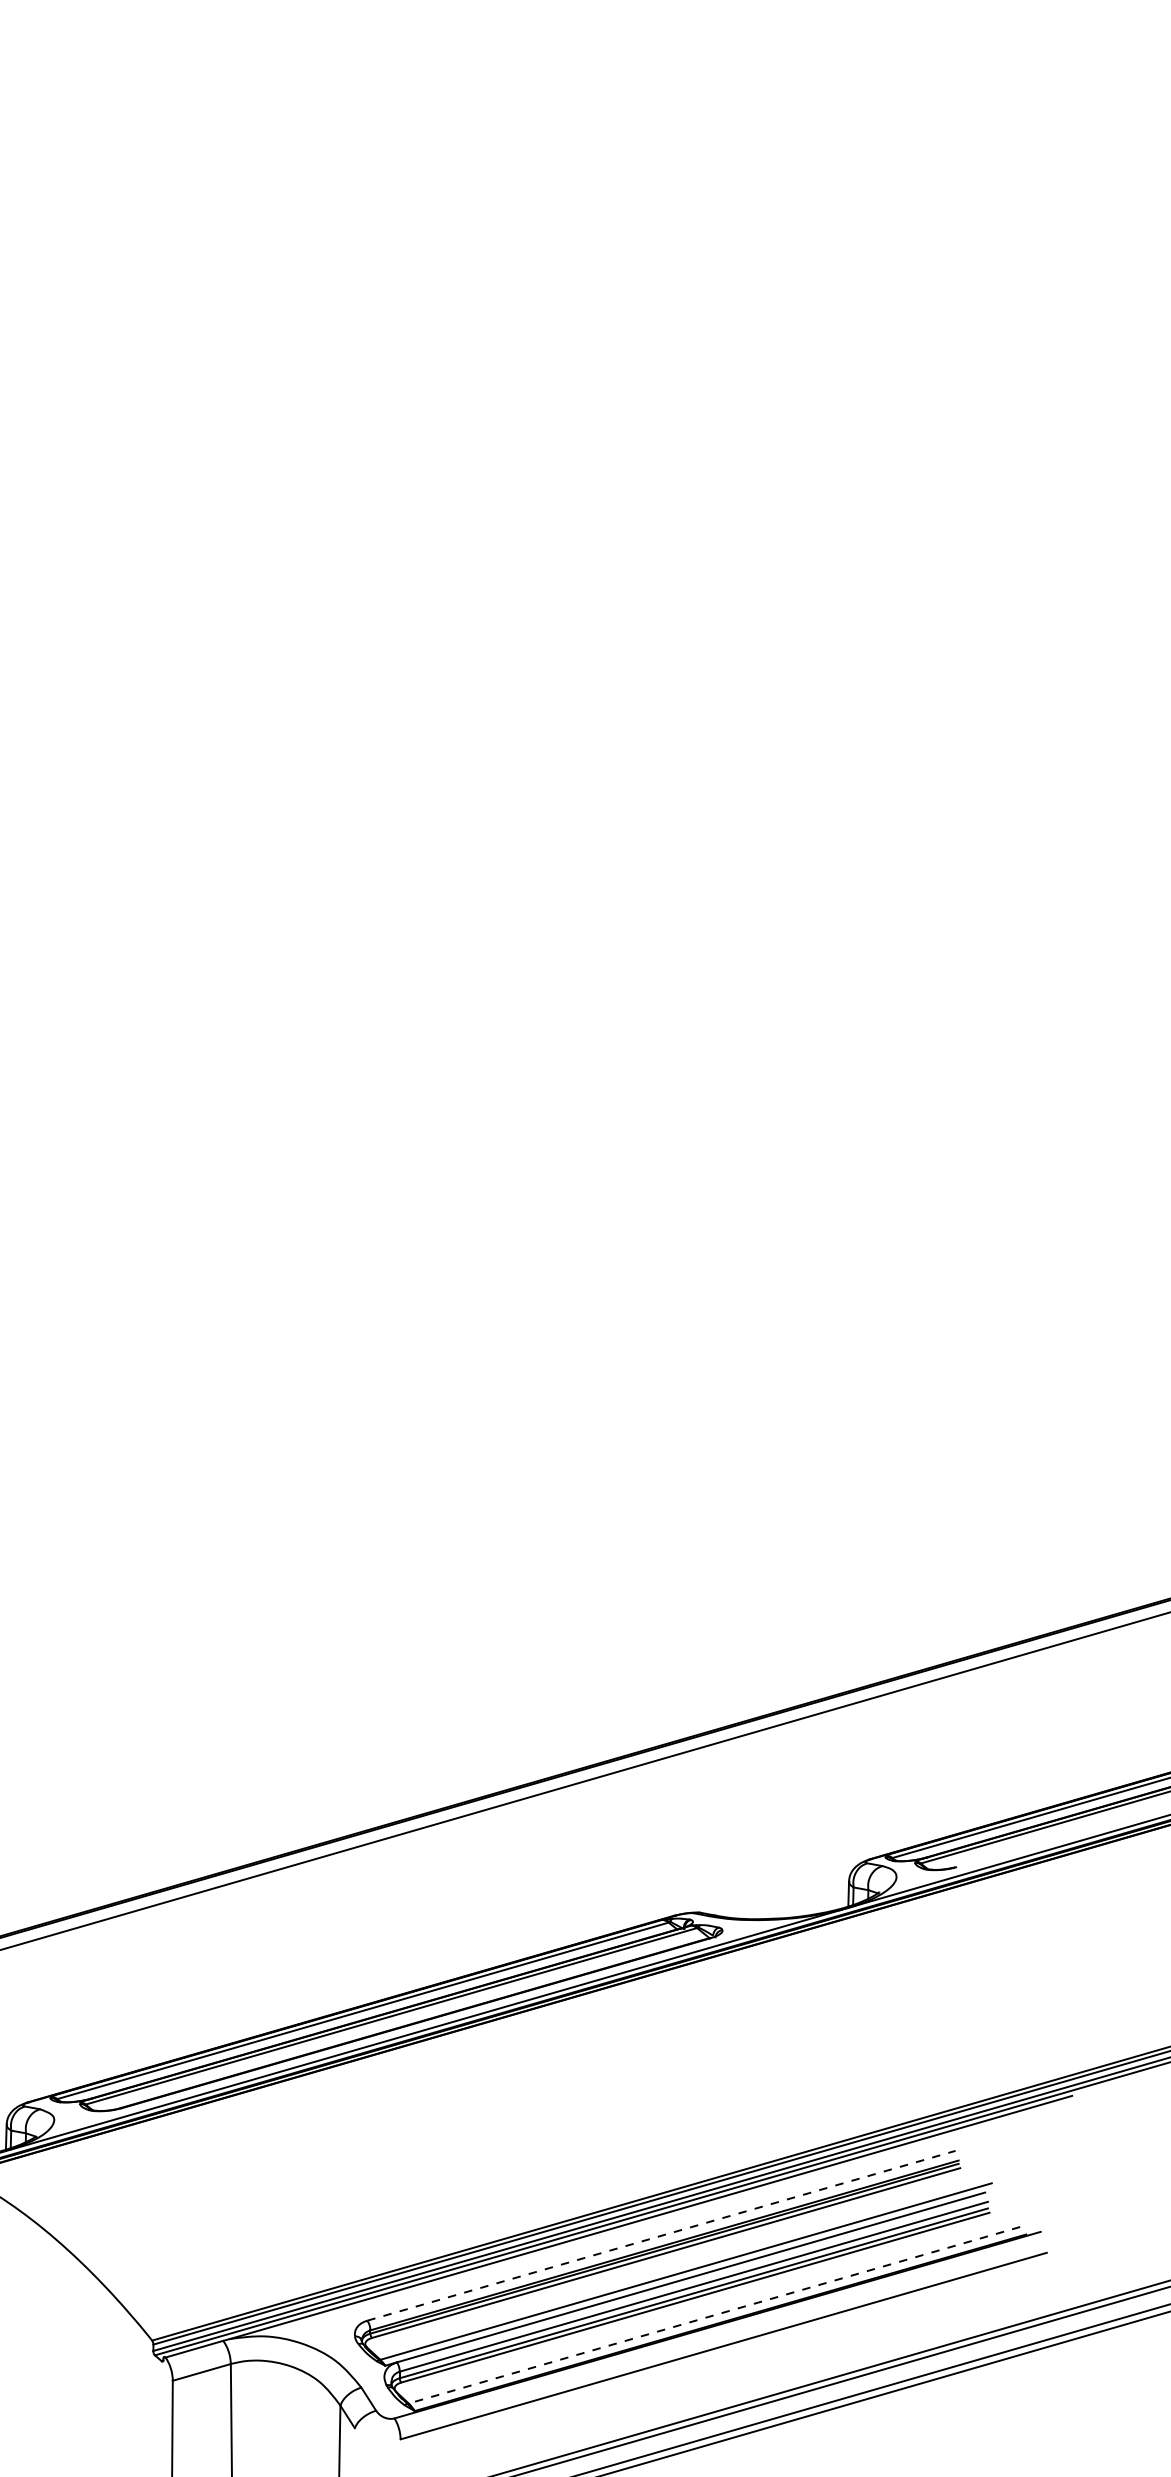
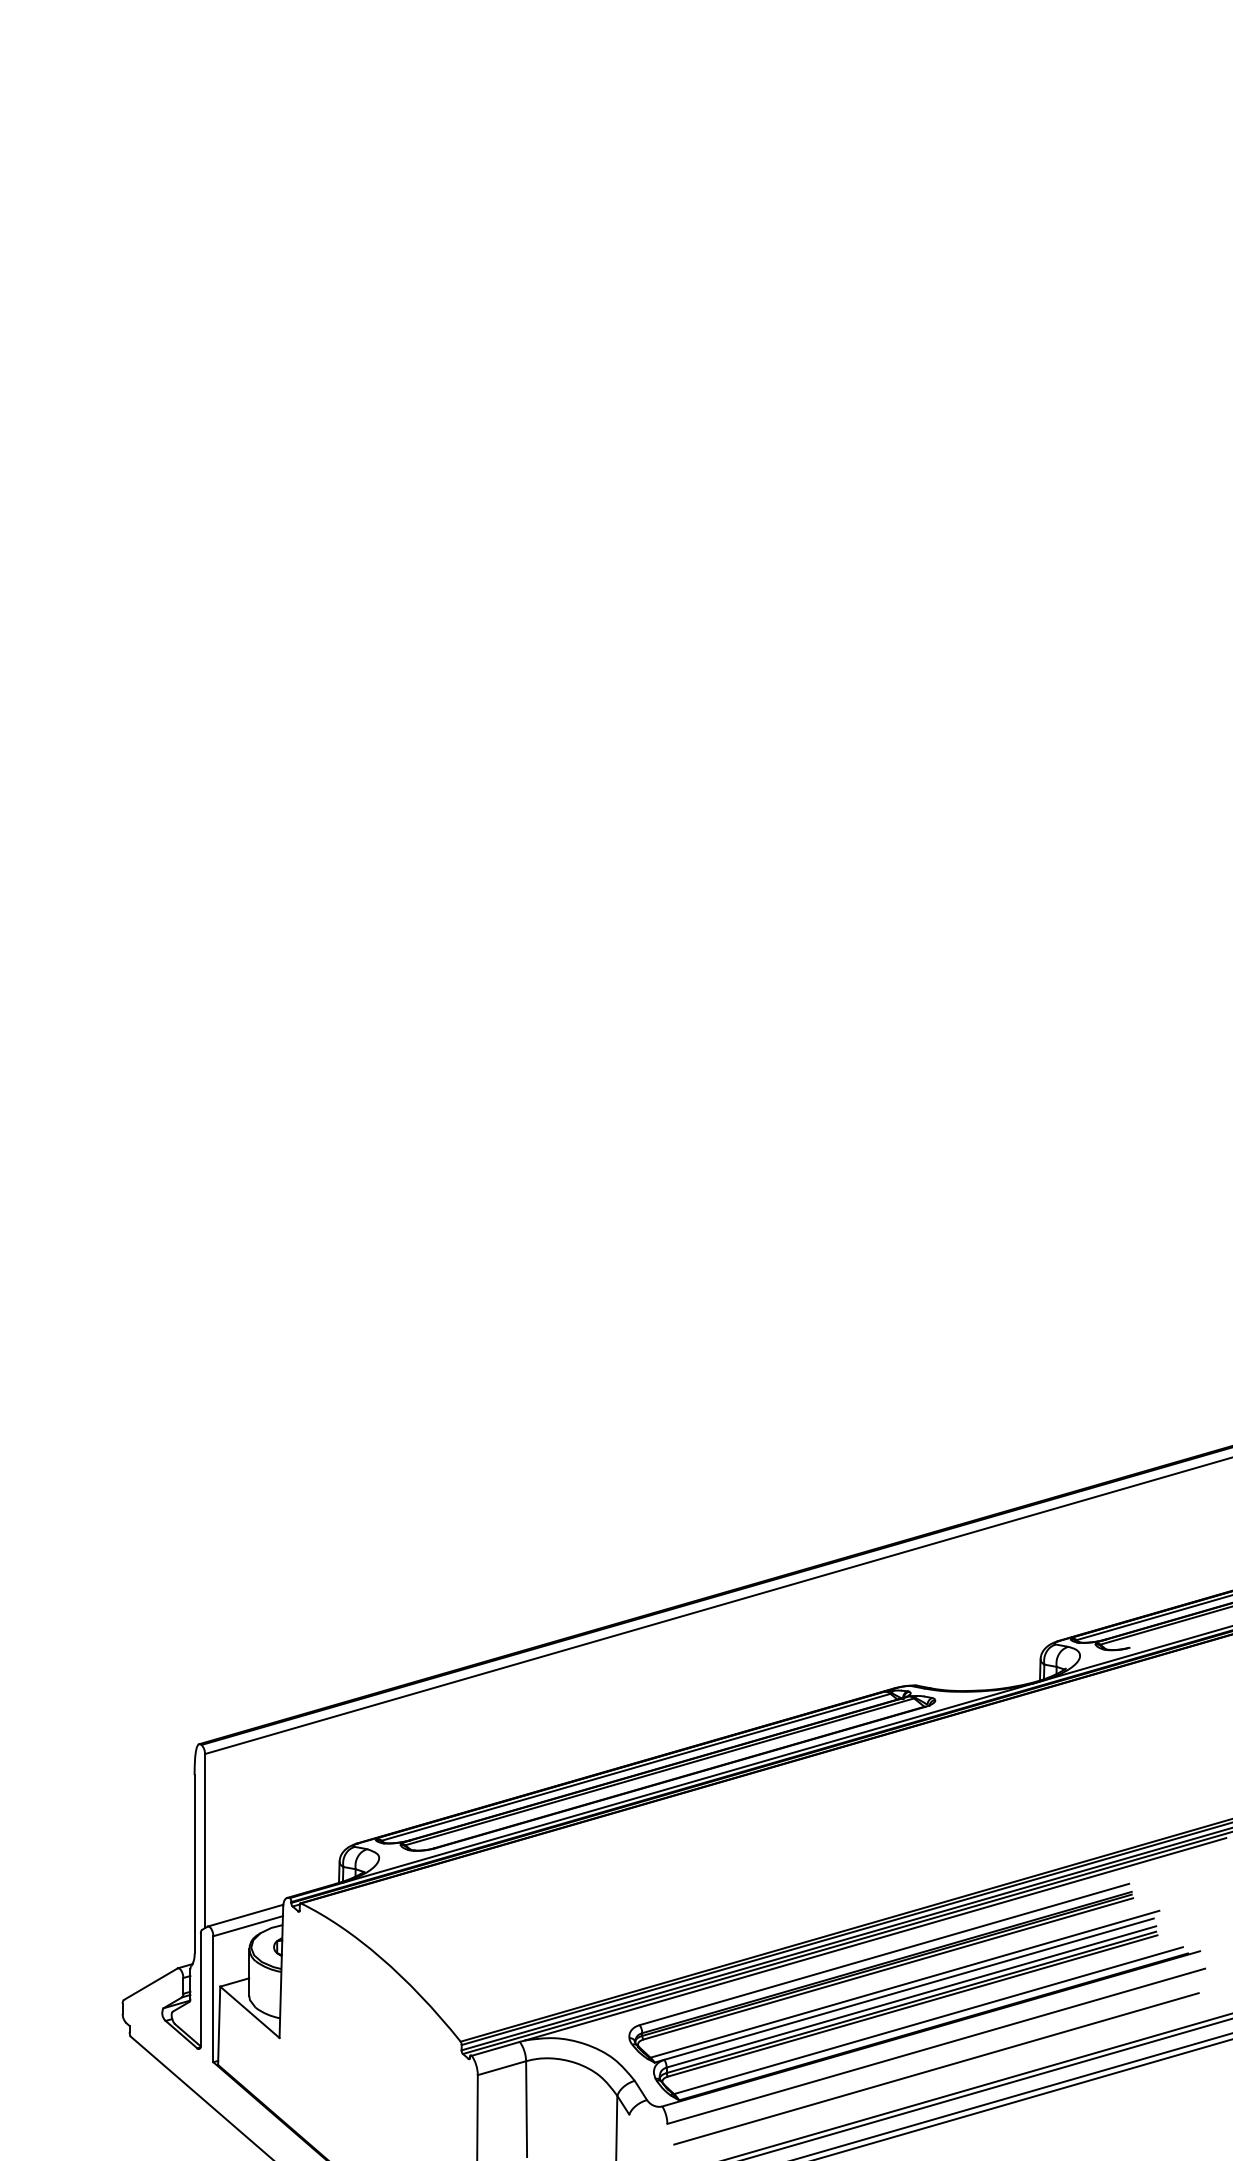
line: (661, 2235) -> (884, 1954), dashed -> solid
line: (714, 2315) -> (928, 2020), dashed -> solid
line: (723, 2372) -> (936, 2068), added

